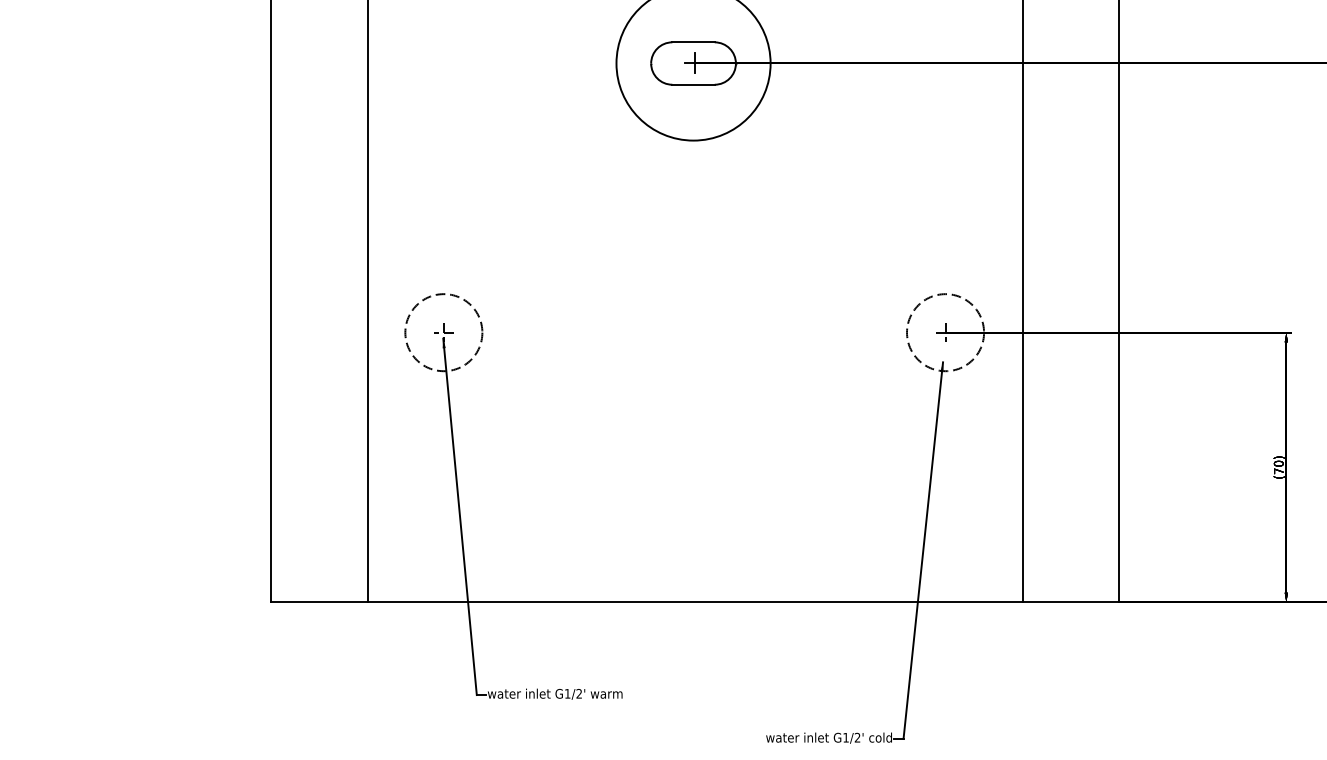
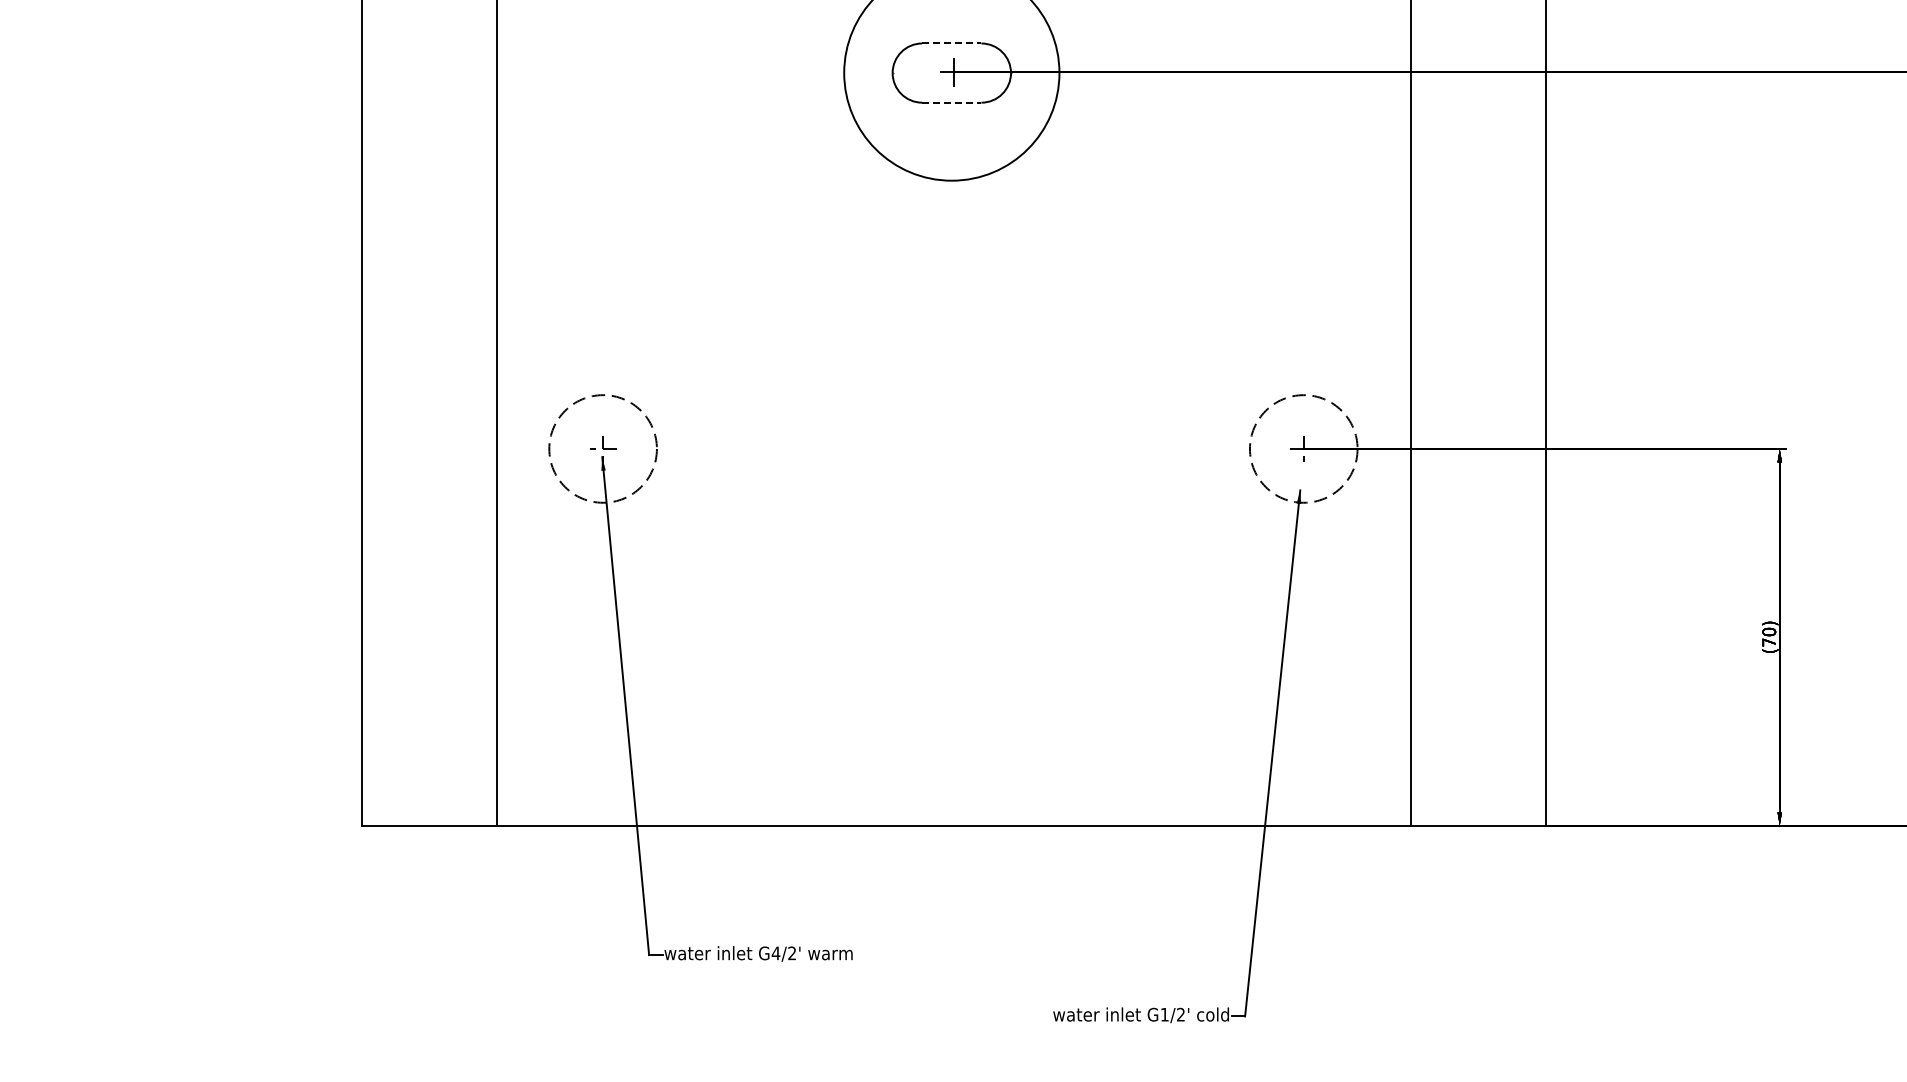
line: (693, 42) -> (951, 43), solid -> dashed
line: (693, 84) -> (951, 102), solid -> dashed
text: (567, 693) -> (775, 953), G1/2' -> G4/2'

